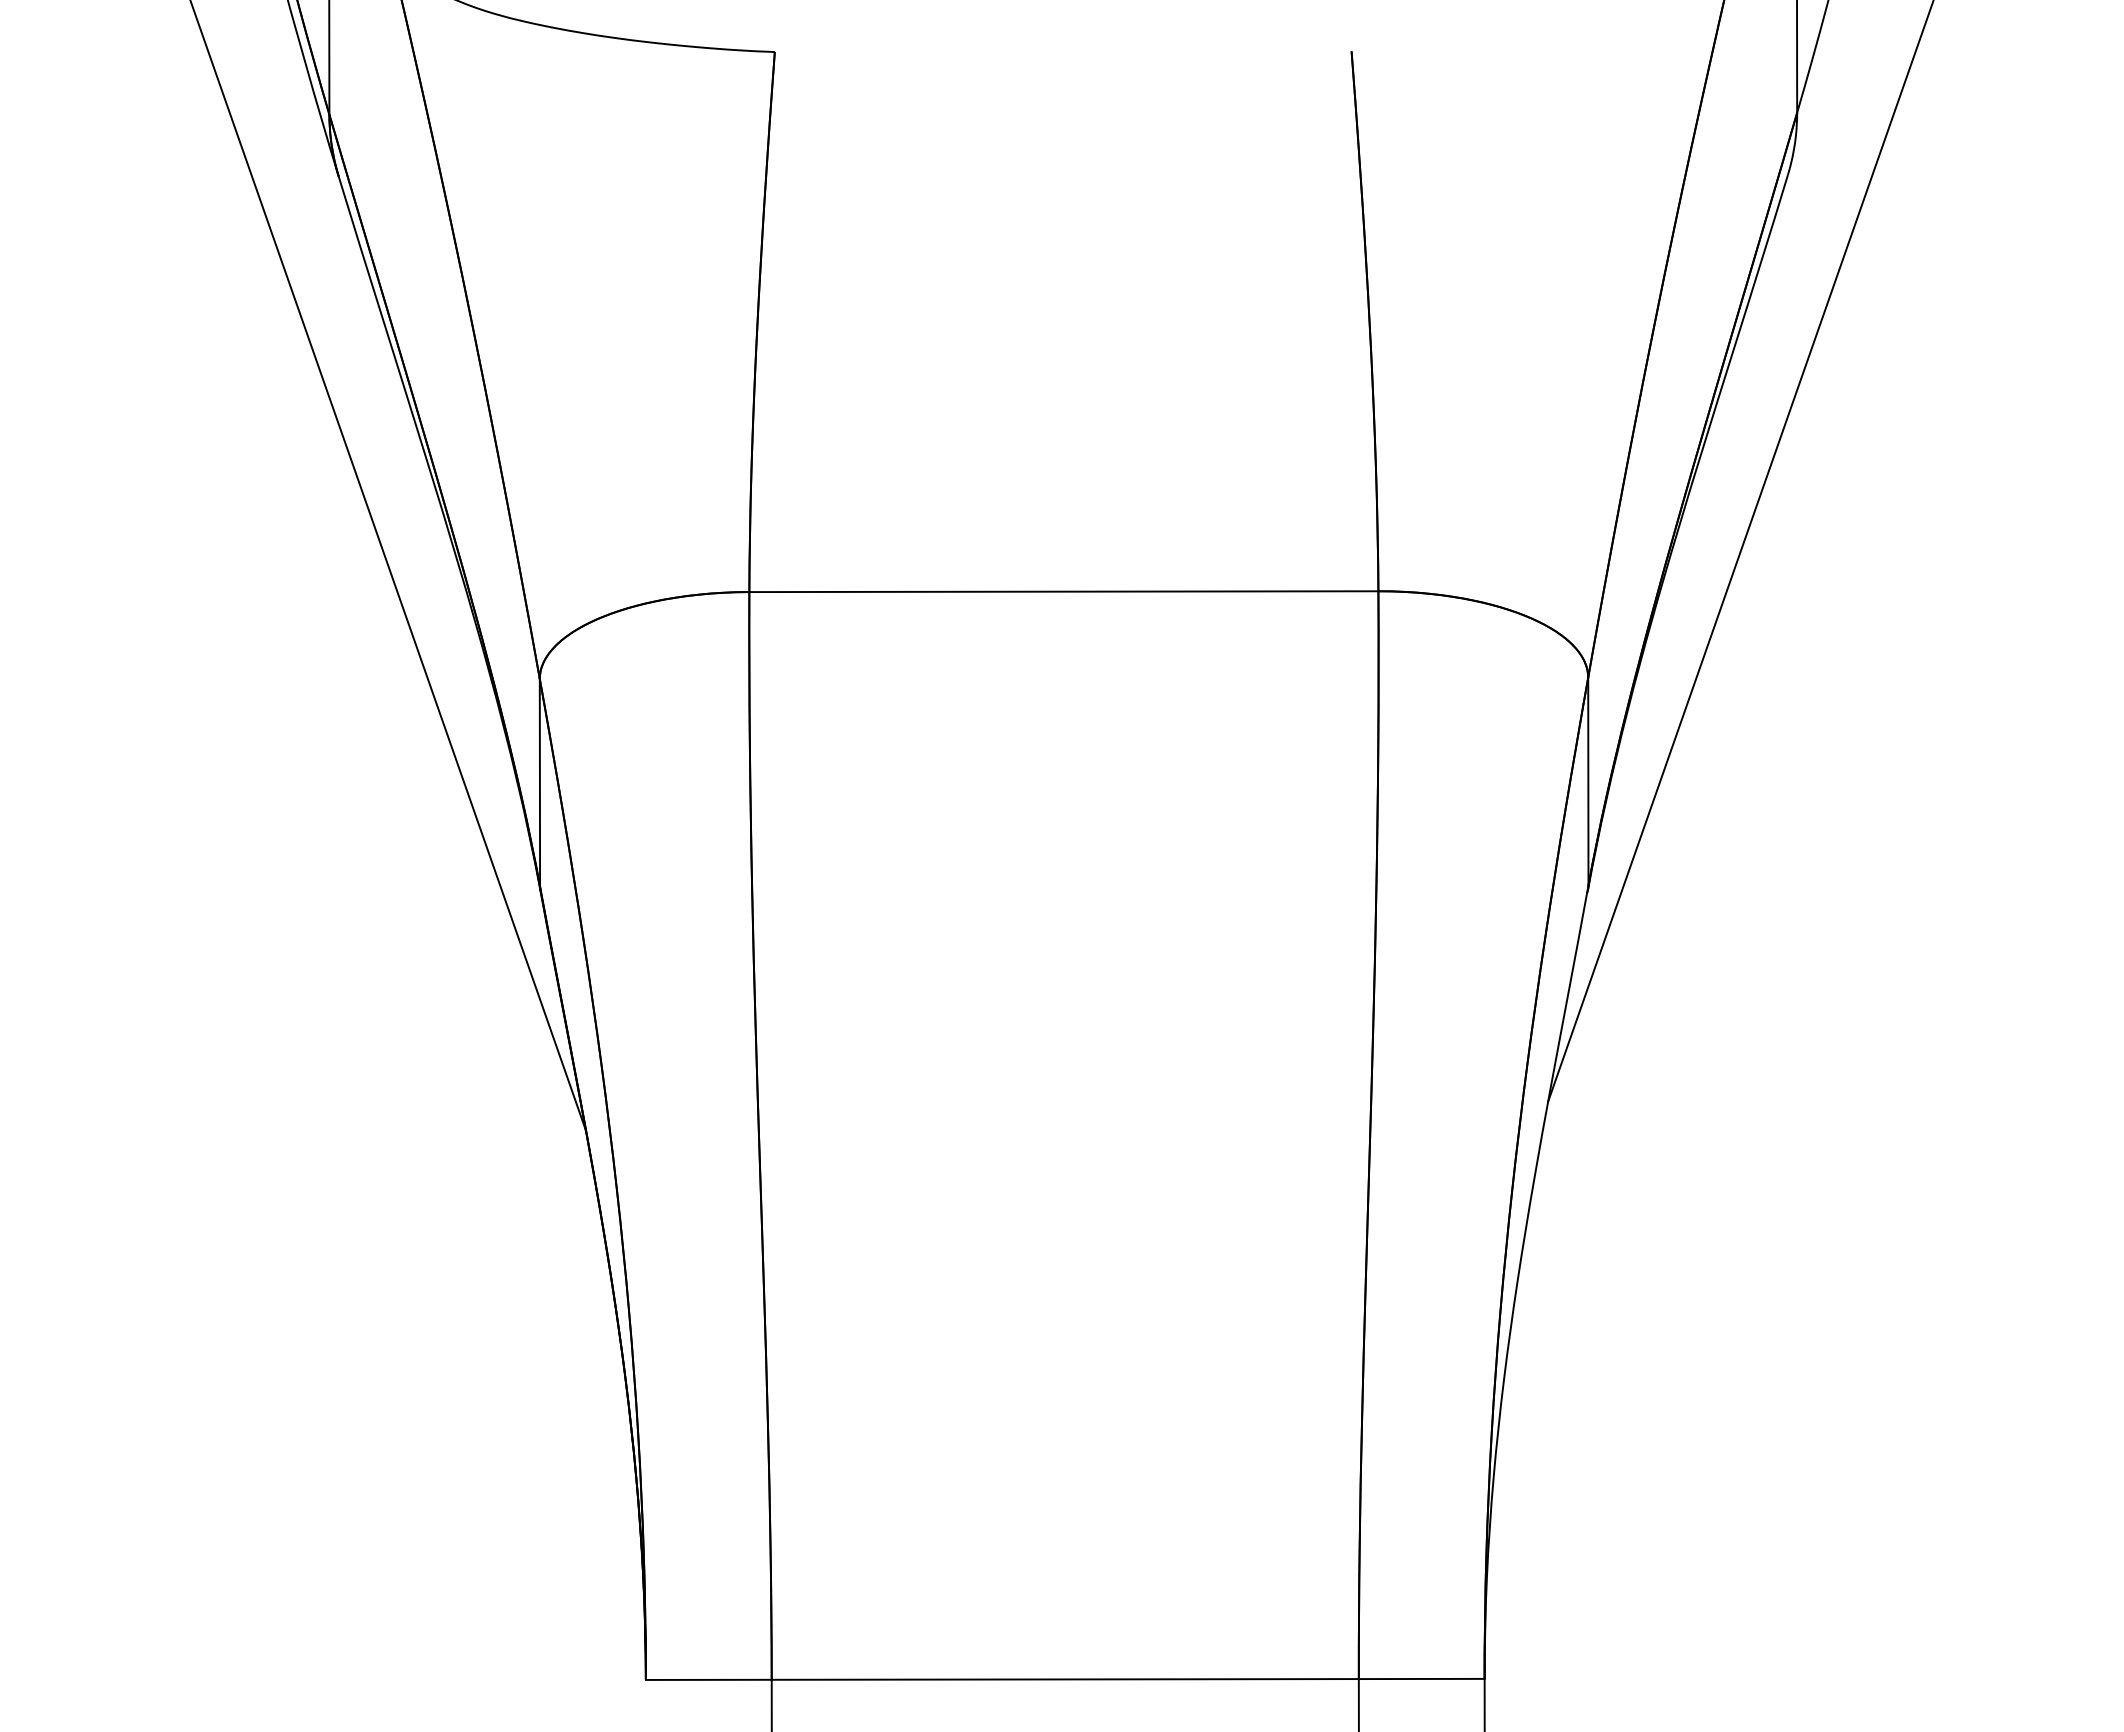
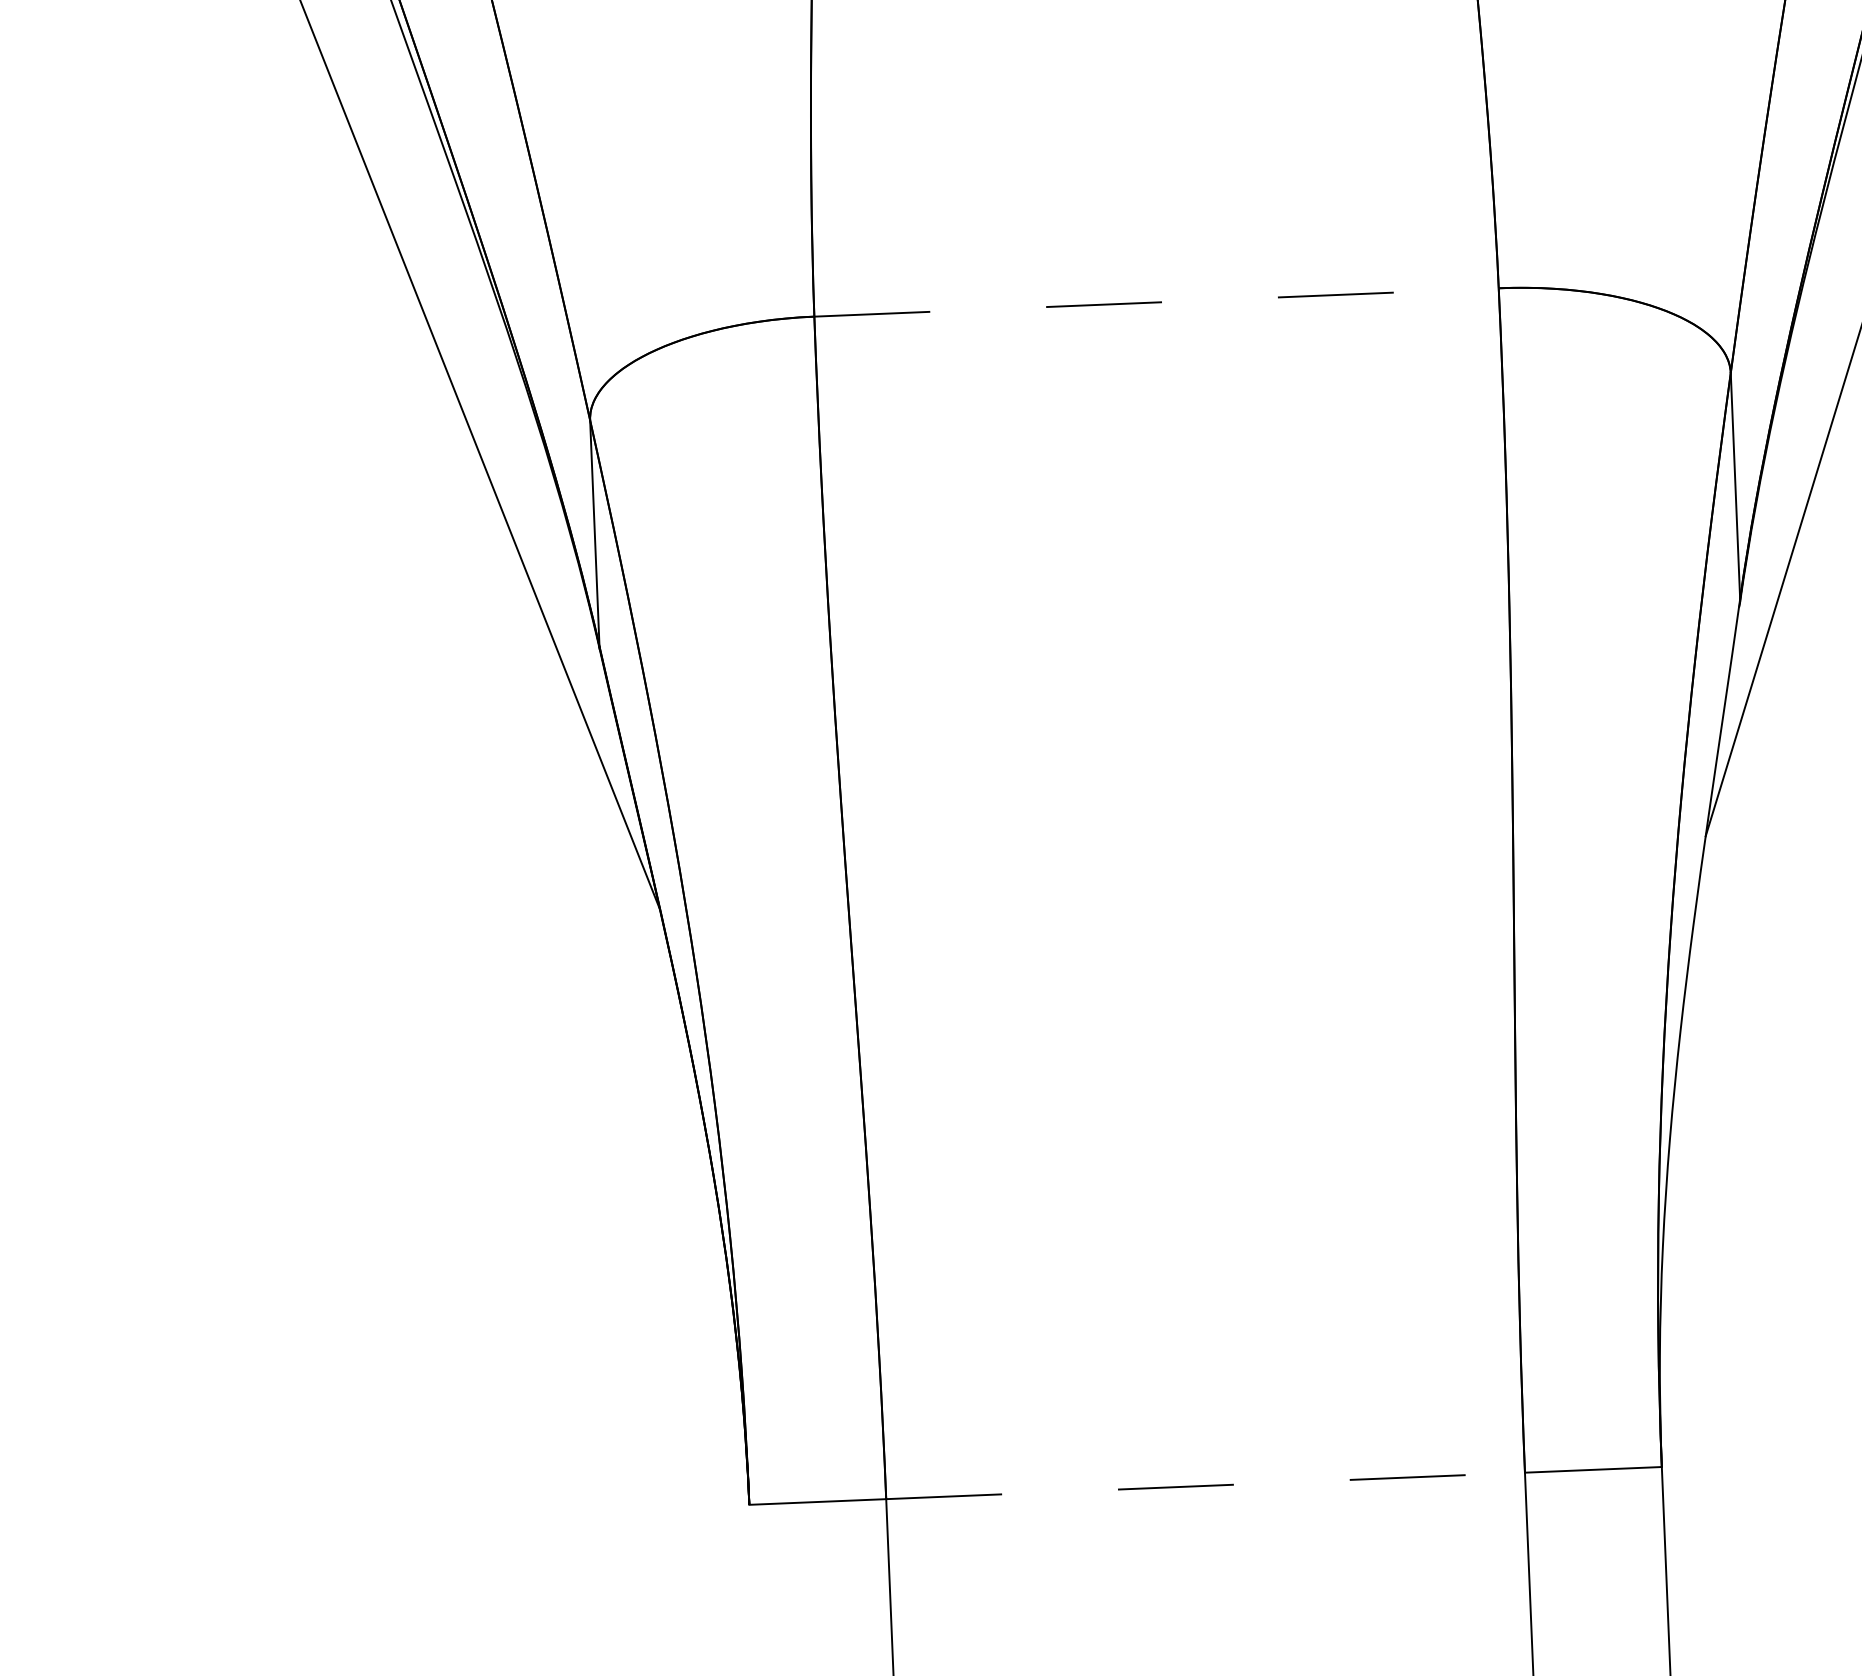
line: (1063, 591) -> (1156, 302), solid -> dashed
line: (1065, 1679) -> (1205, 1485), solid -> dashed

